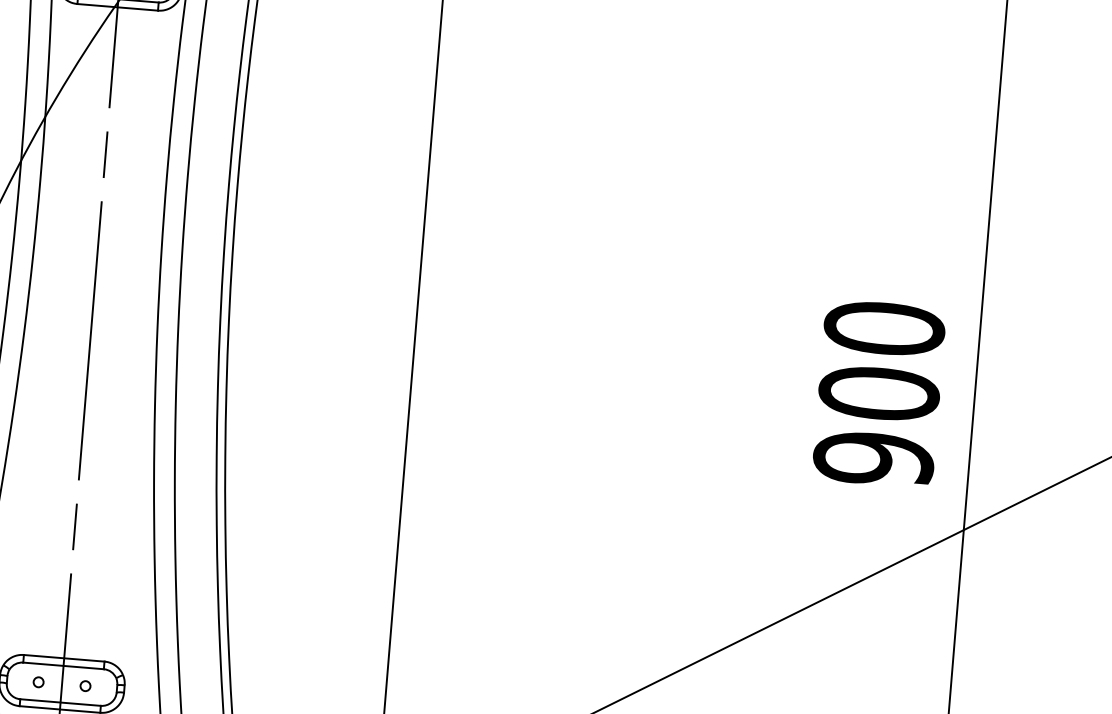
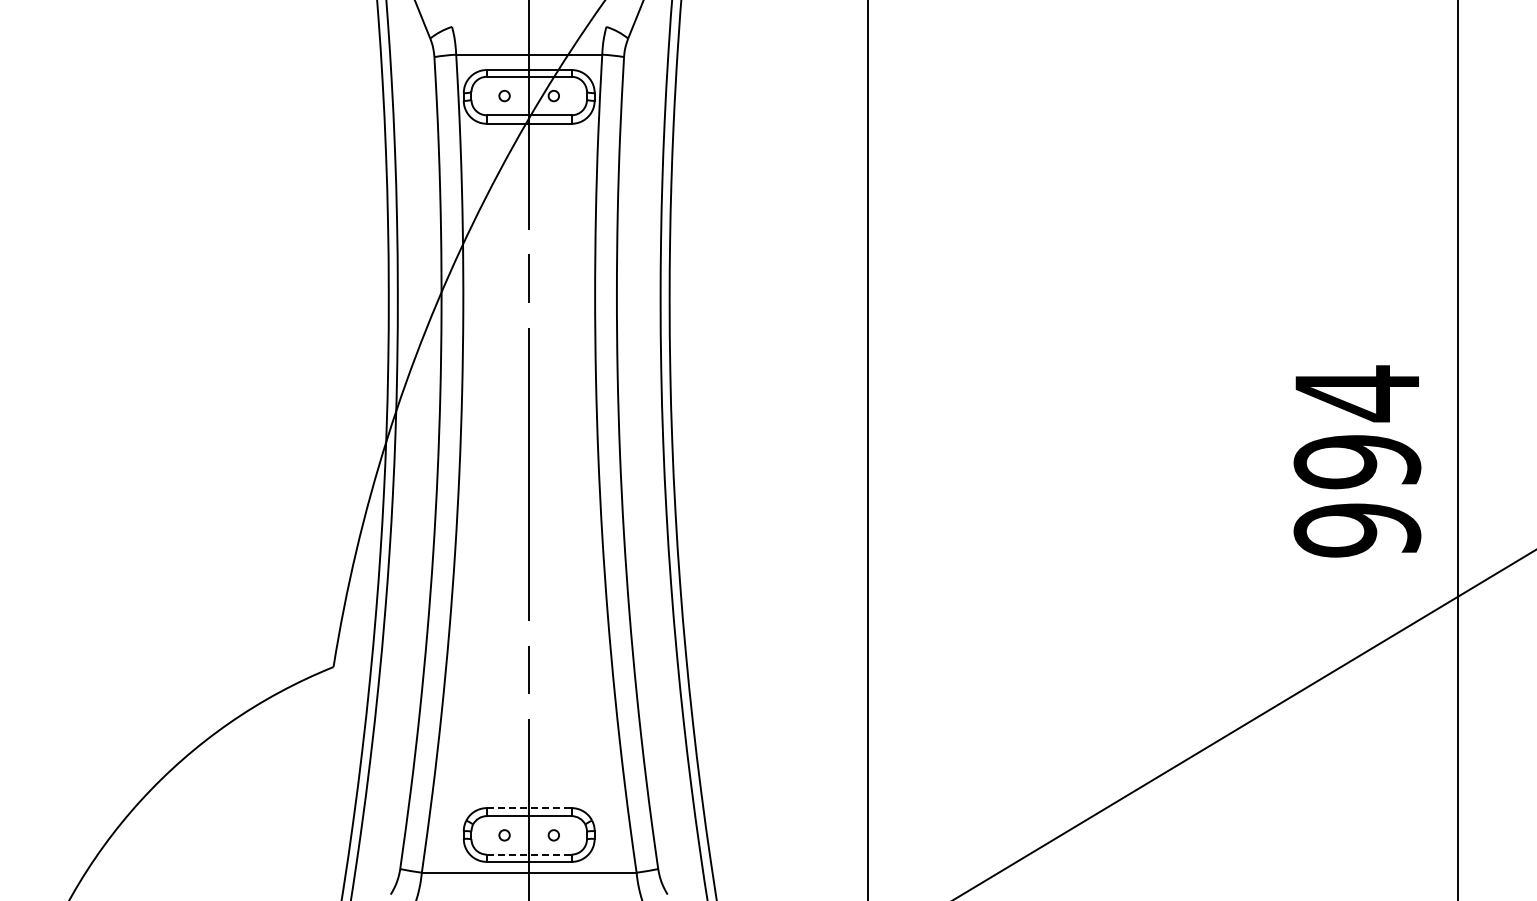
text: (881, 361) -> (1357, 427), 900 -> 994
line: (64, 658) -> (529, 808), solid -> dashed
line: (60, 702) -> (529, 854), solid -> dashed

